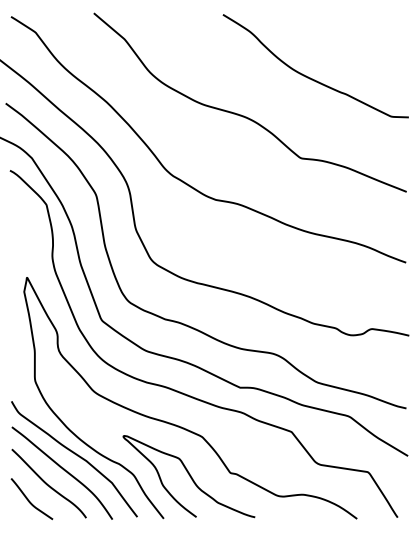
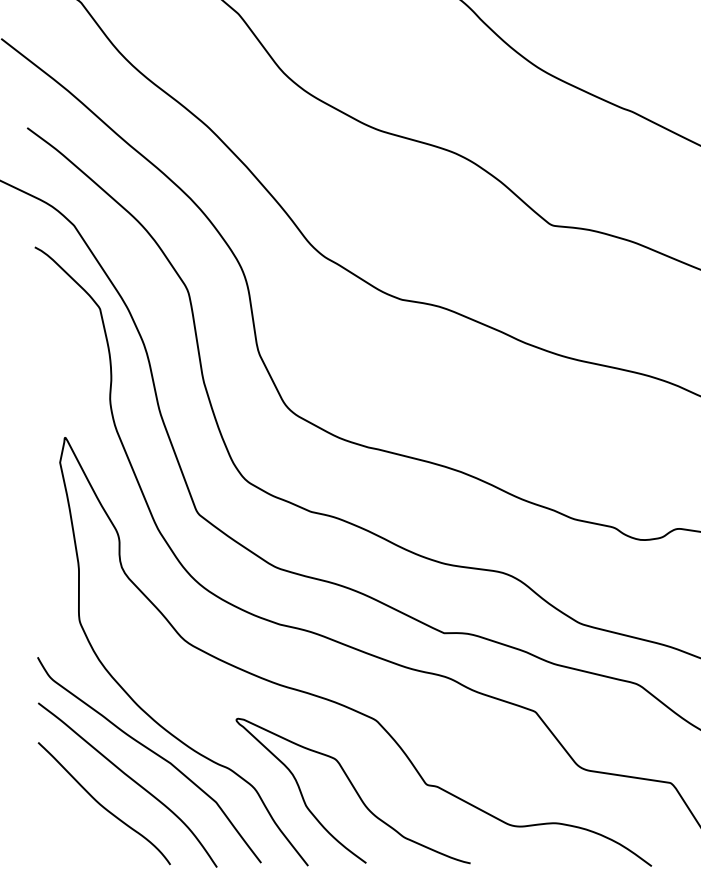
curve: (29, 500) -> (69, 833), removed

